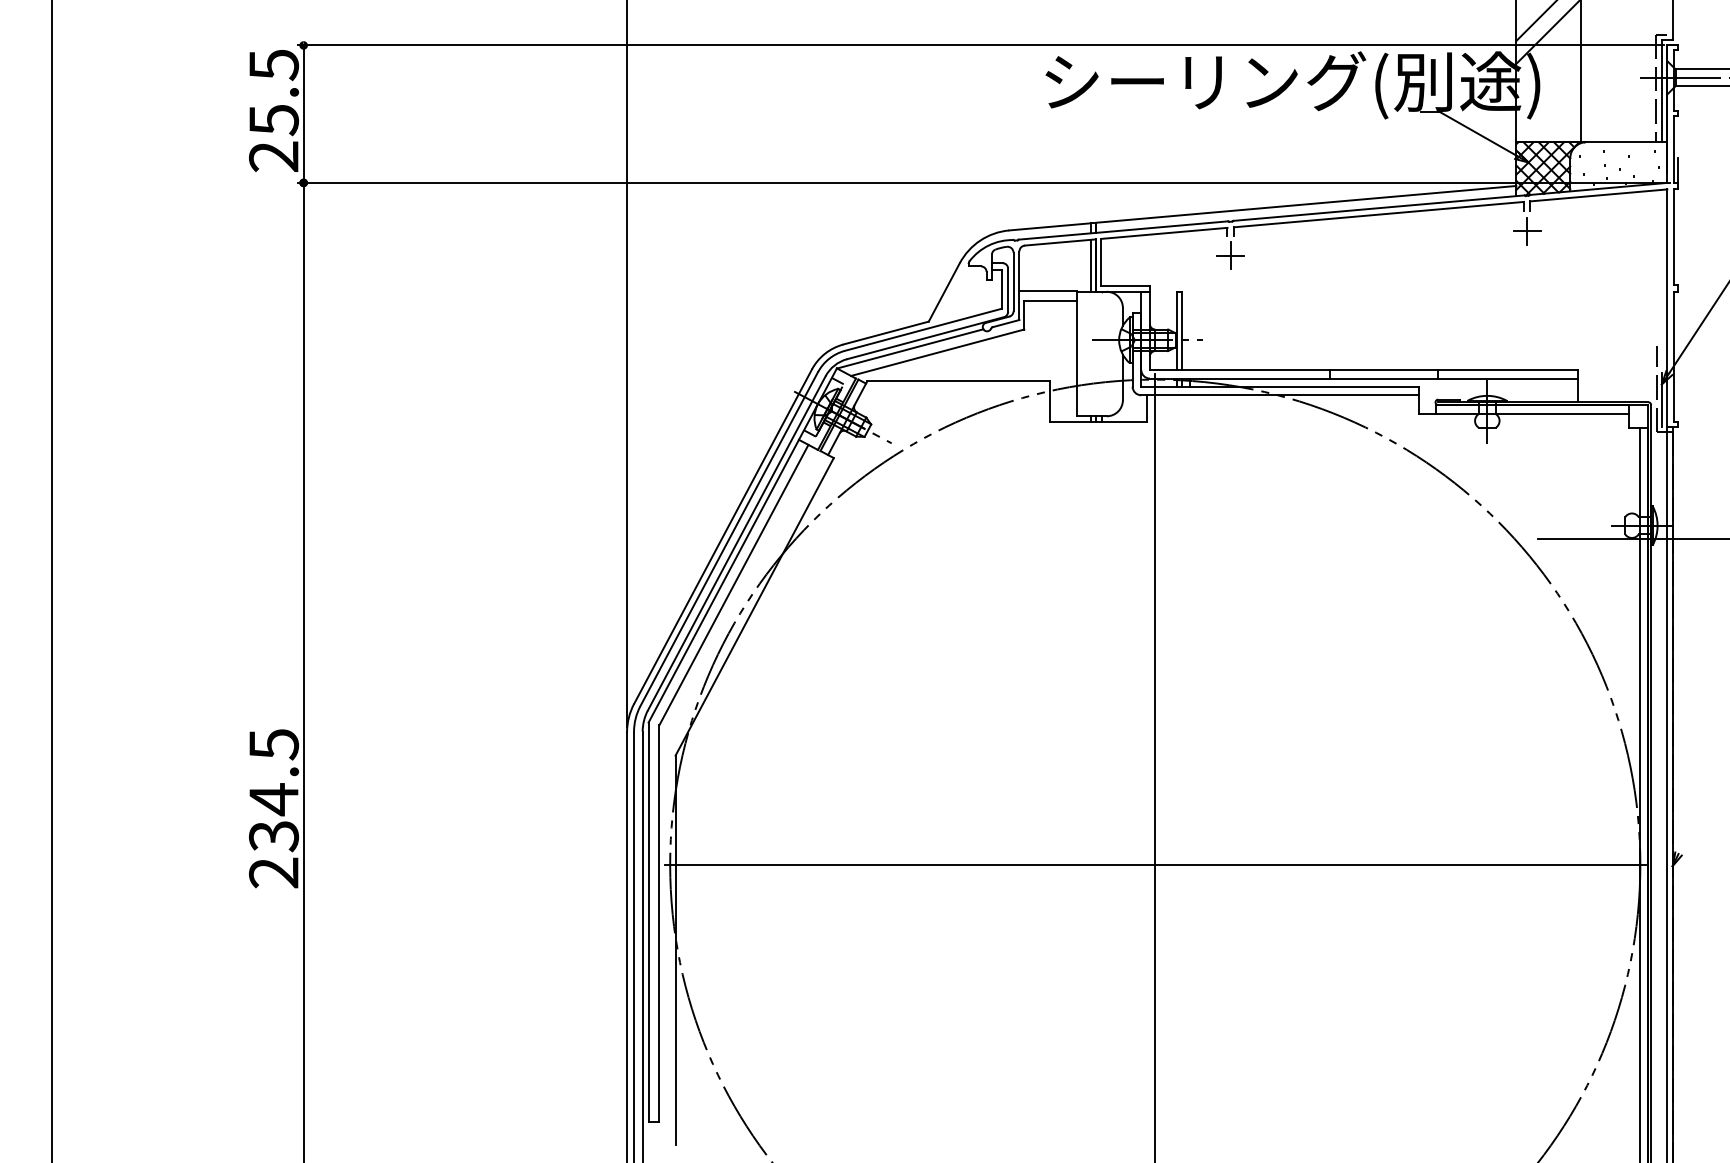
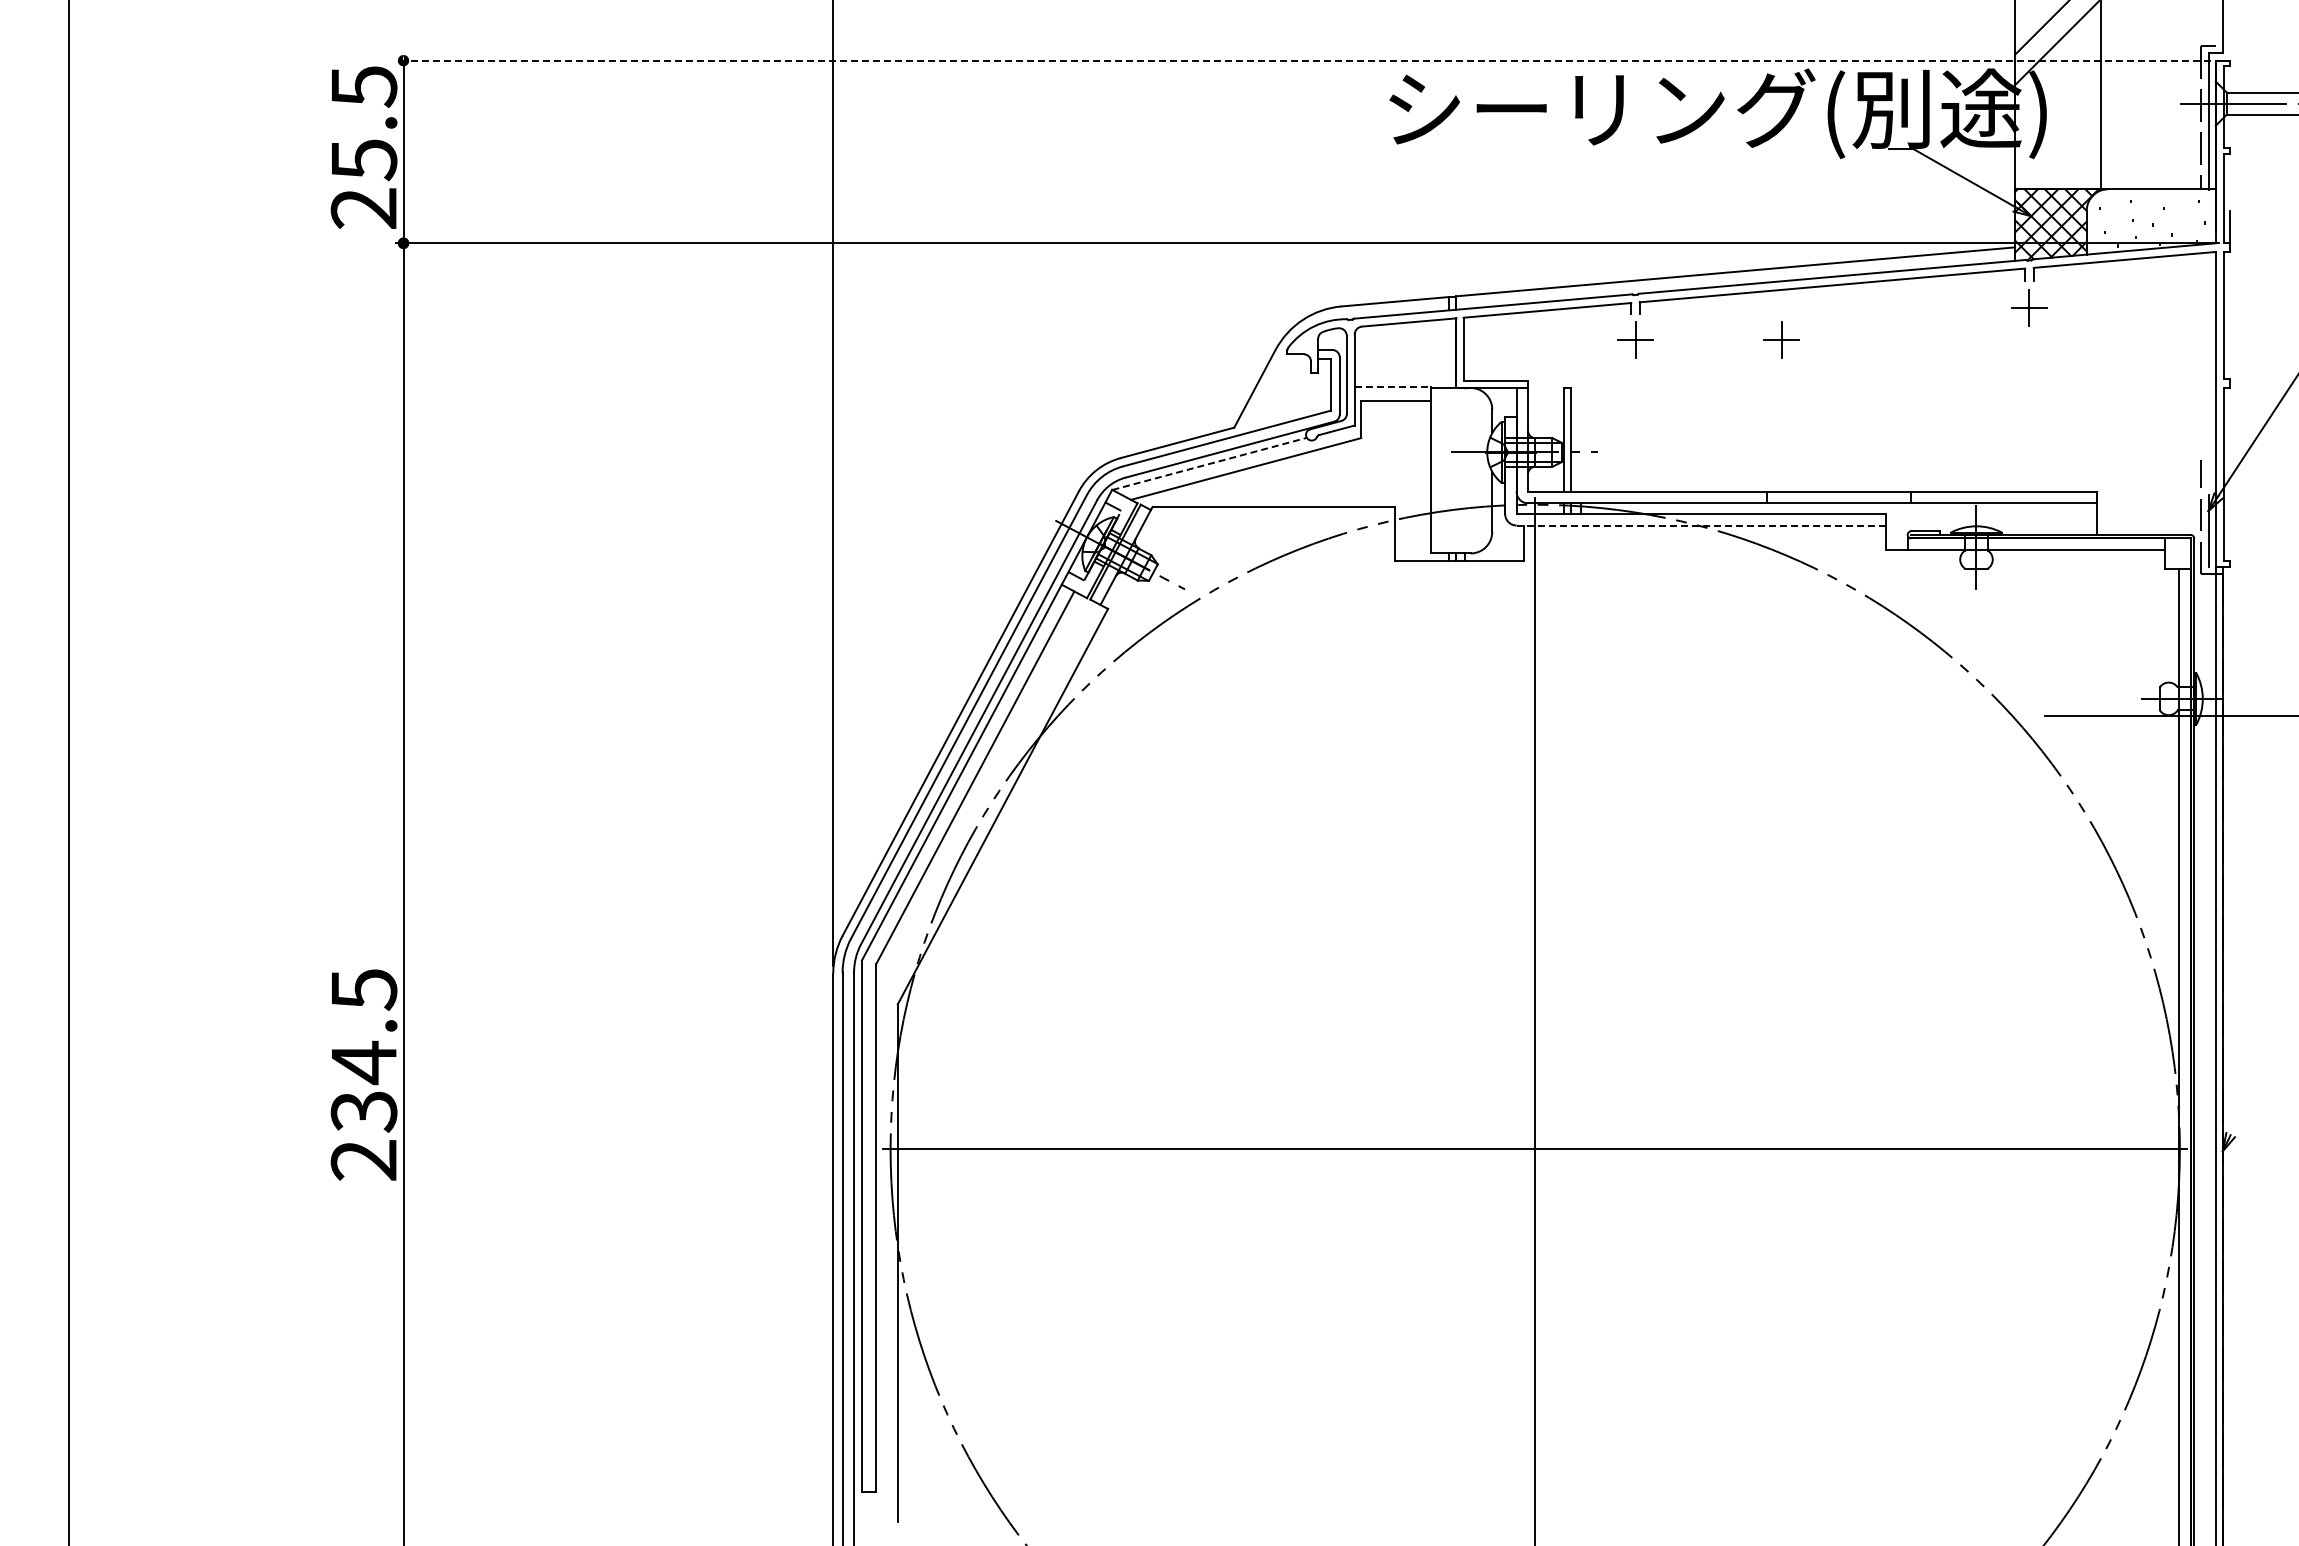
line: (980, 45) -> (1303, 60), solid -> dashed
part: (1340, 255) -> (1781, 339), added
line: (1090, 265) -> (1449, 353), removed
line: (1048, 290) -> (1393, 386), solid -> dashed
line: (910, 348) -> (1209, 463), solid -> dashed
line: (1280, 395) -> (1701, 525), solid -> dashed

